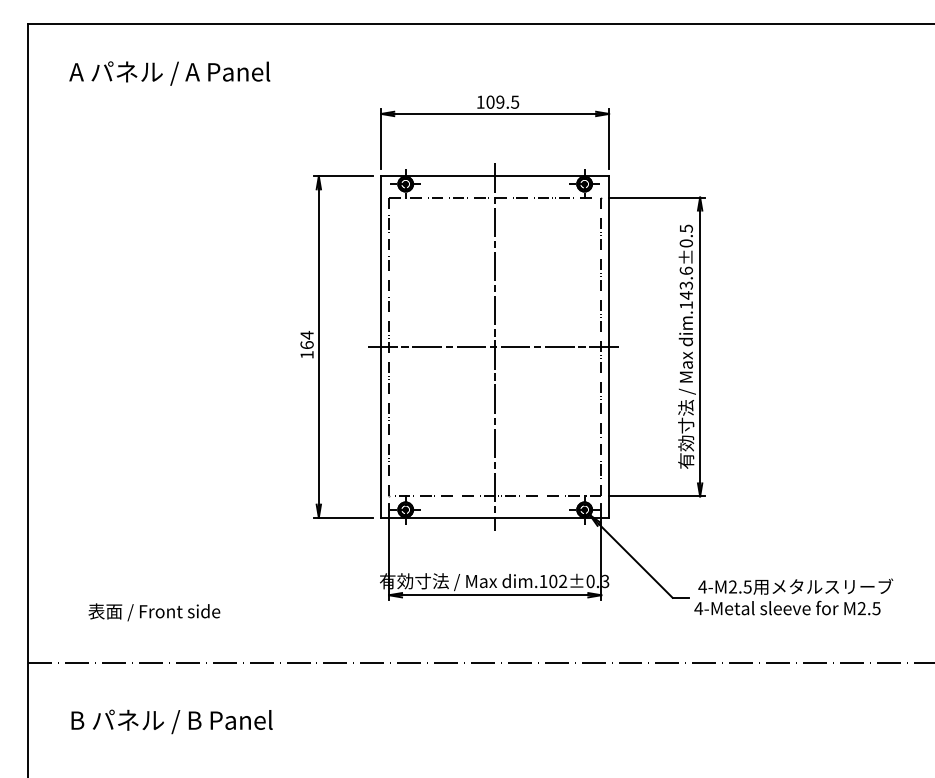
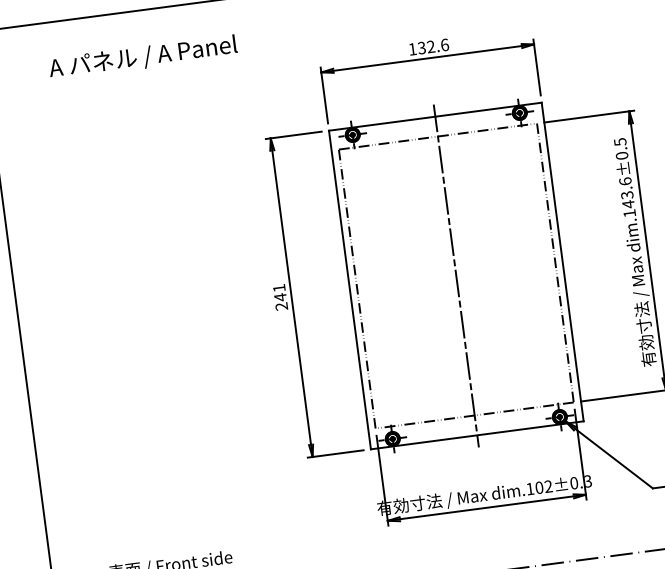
text: (169, 73) -> (142, 57), moved
text: (502, 101) -> (432, 45), 109.5 -> 132.6
text: (306, 344) -> (279, 296), 164 -> 241
line: (495, 347) -> (456, 276), removed

